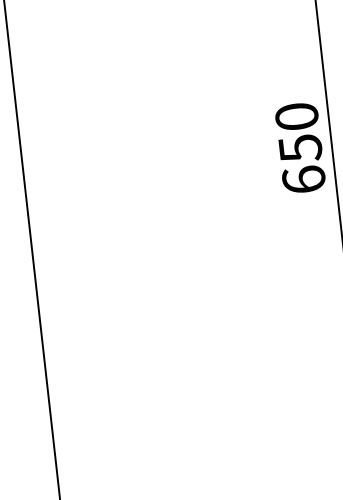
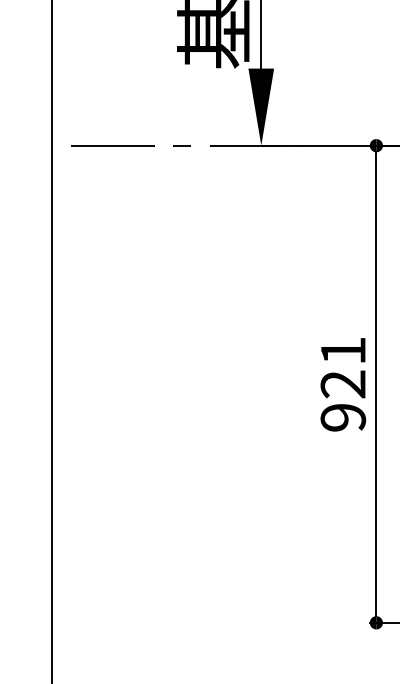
text: (300, 148) -> (343, 384), 650 -> 921

